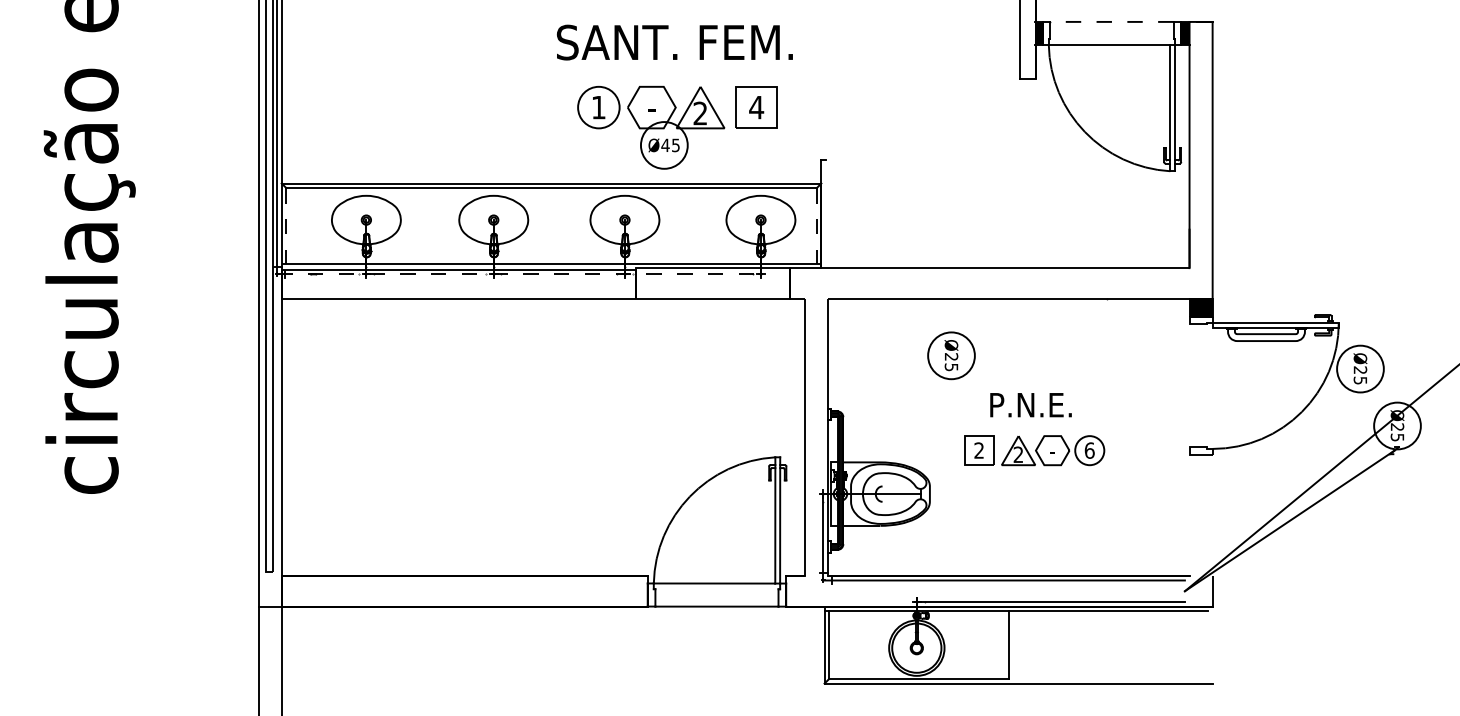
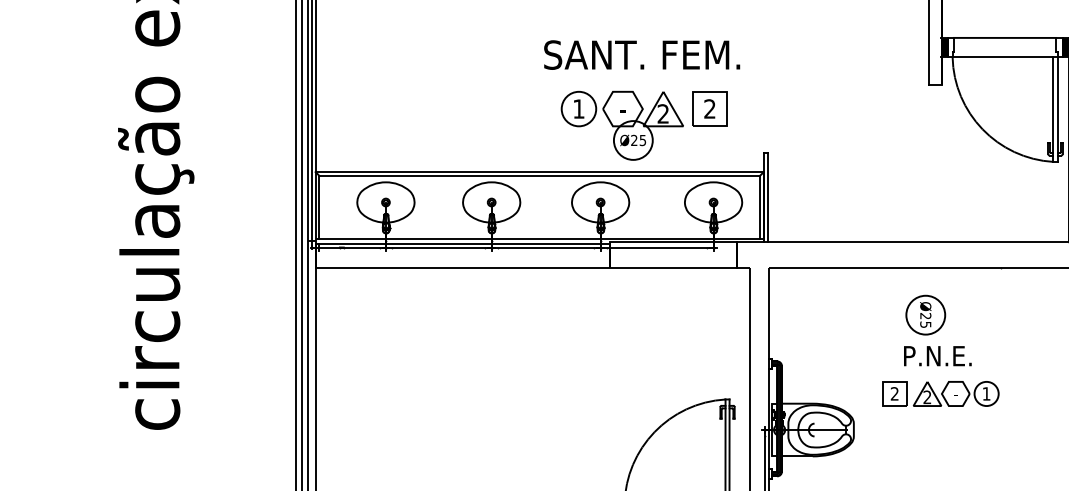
line: (1111, 21) -> (1004, 37), dashed -> solid
text: (756, 107) -> (709, 108), 4 -> 2
text: (665, 144) -> (634, 139), Ø45 -> Ø25
line: (826, 214) -> (768, 197), added
line: (286, 225) -> (319, 206), dashed -> solid
line: (816, 225) -> (759, 206), dashed -> solid
line: (519, 274) -> (513, 247), dashed -> solid
part: (951, 355) -> (925, 314), moved
text: (1089, 450) -> (986, 393), 6 -> 1

